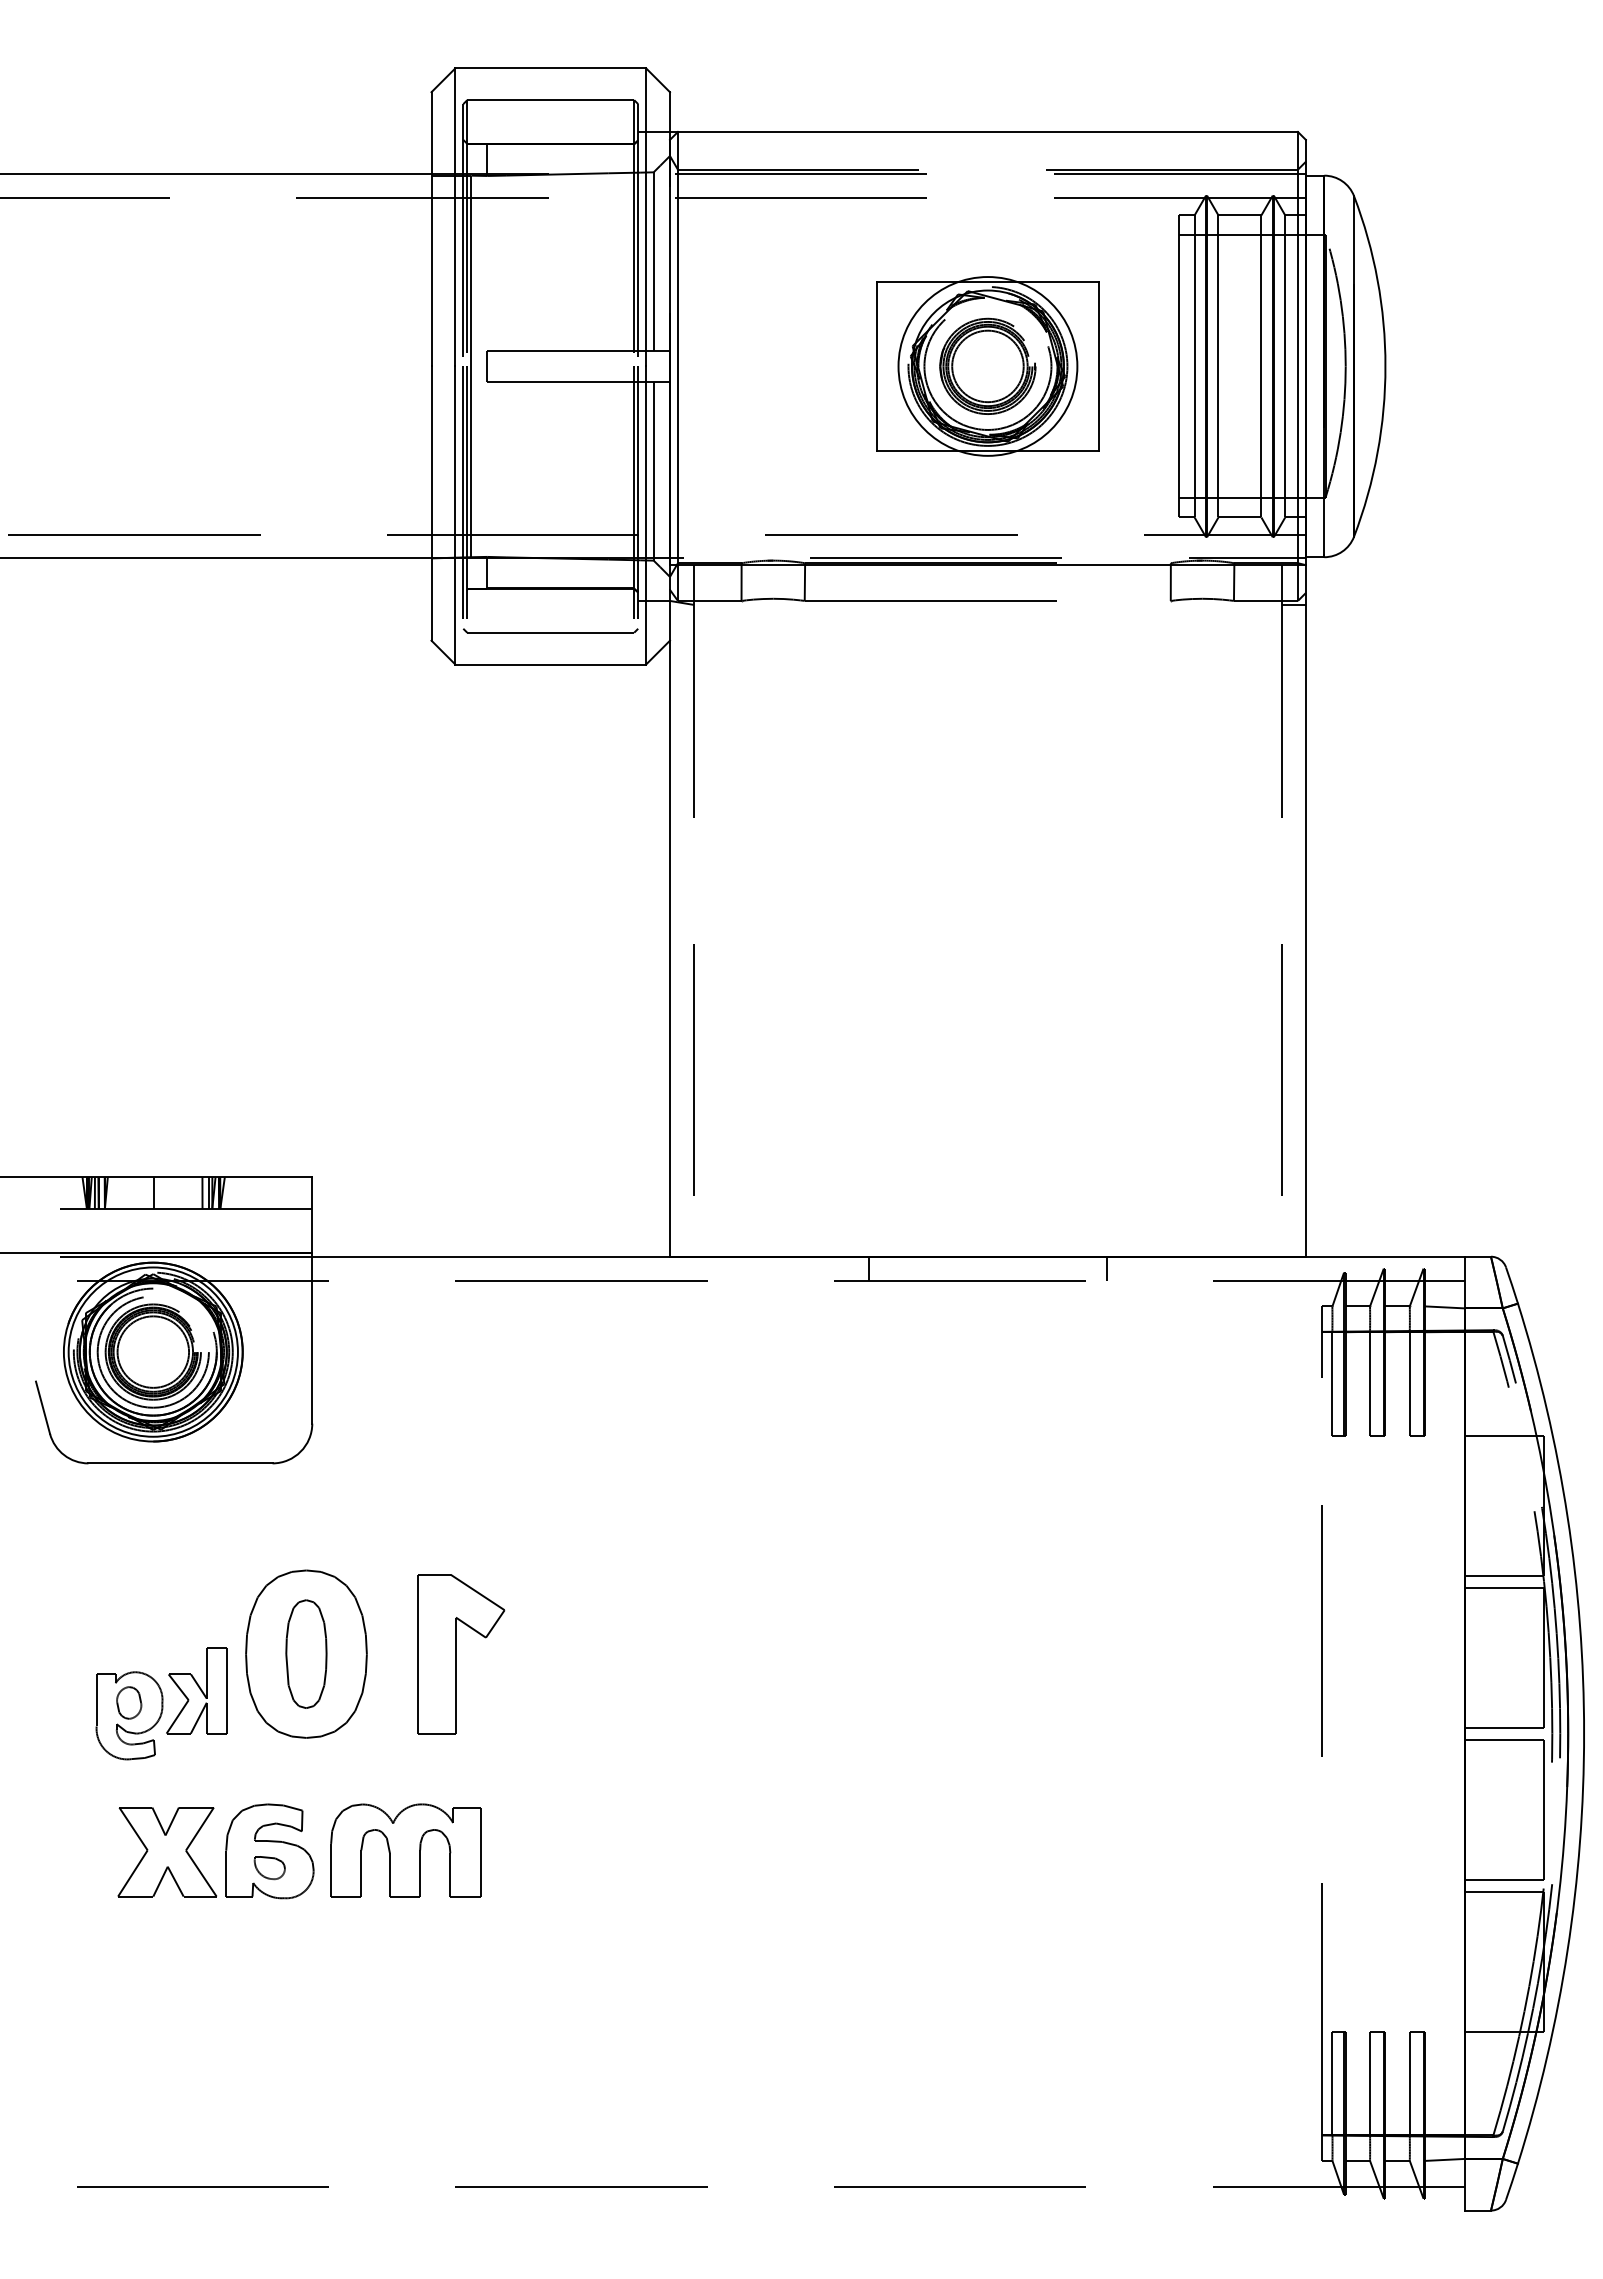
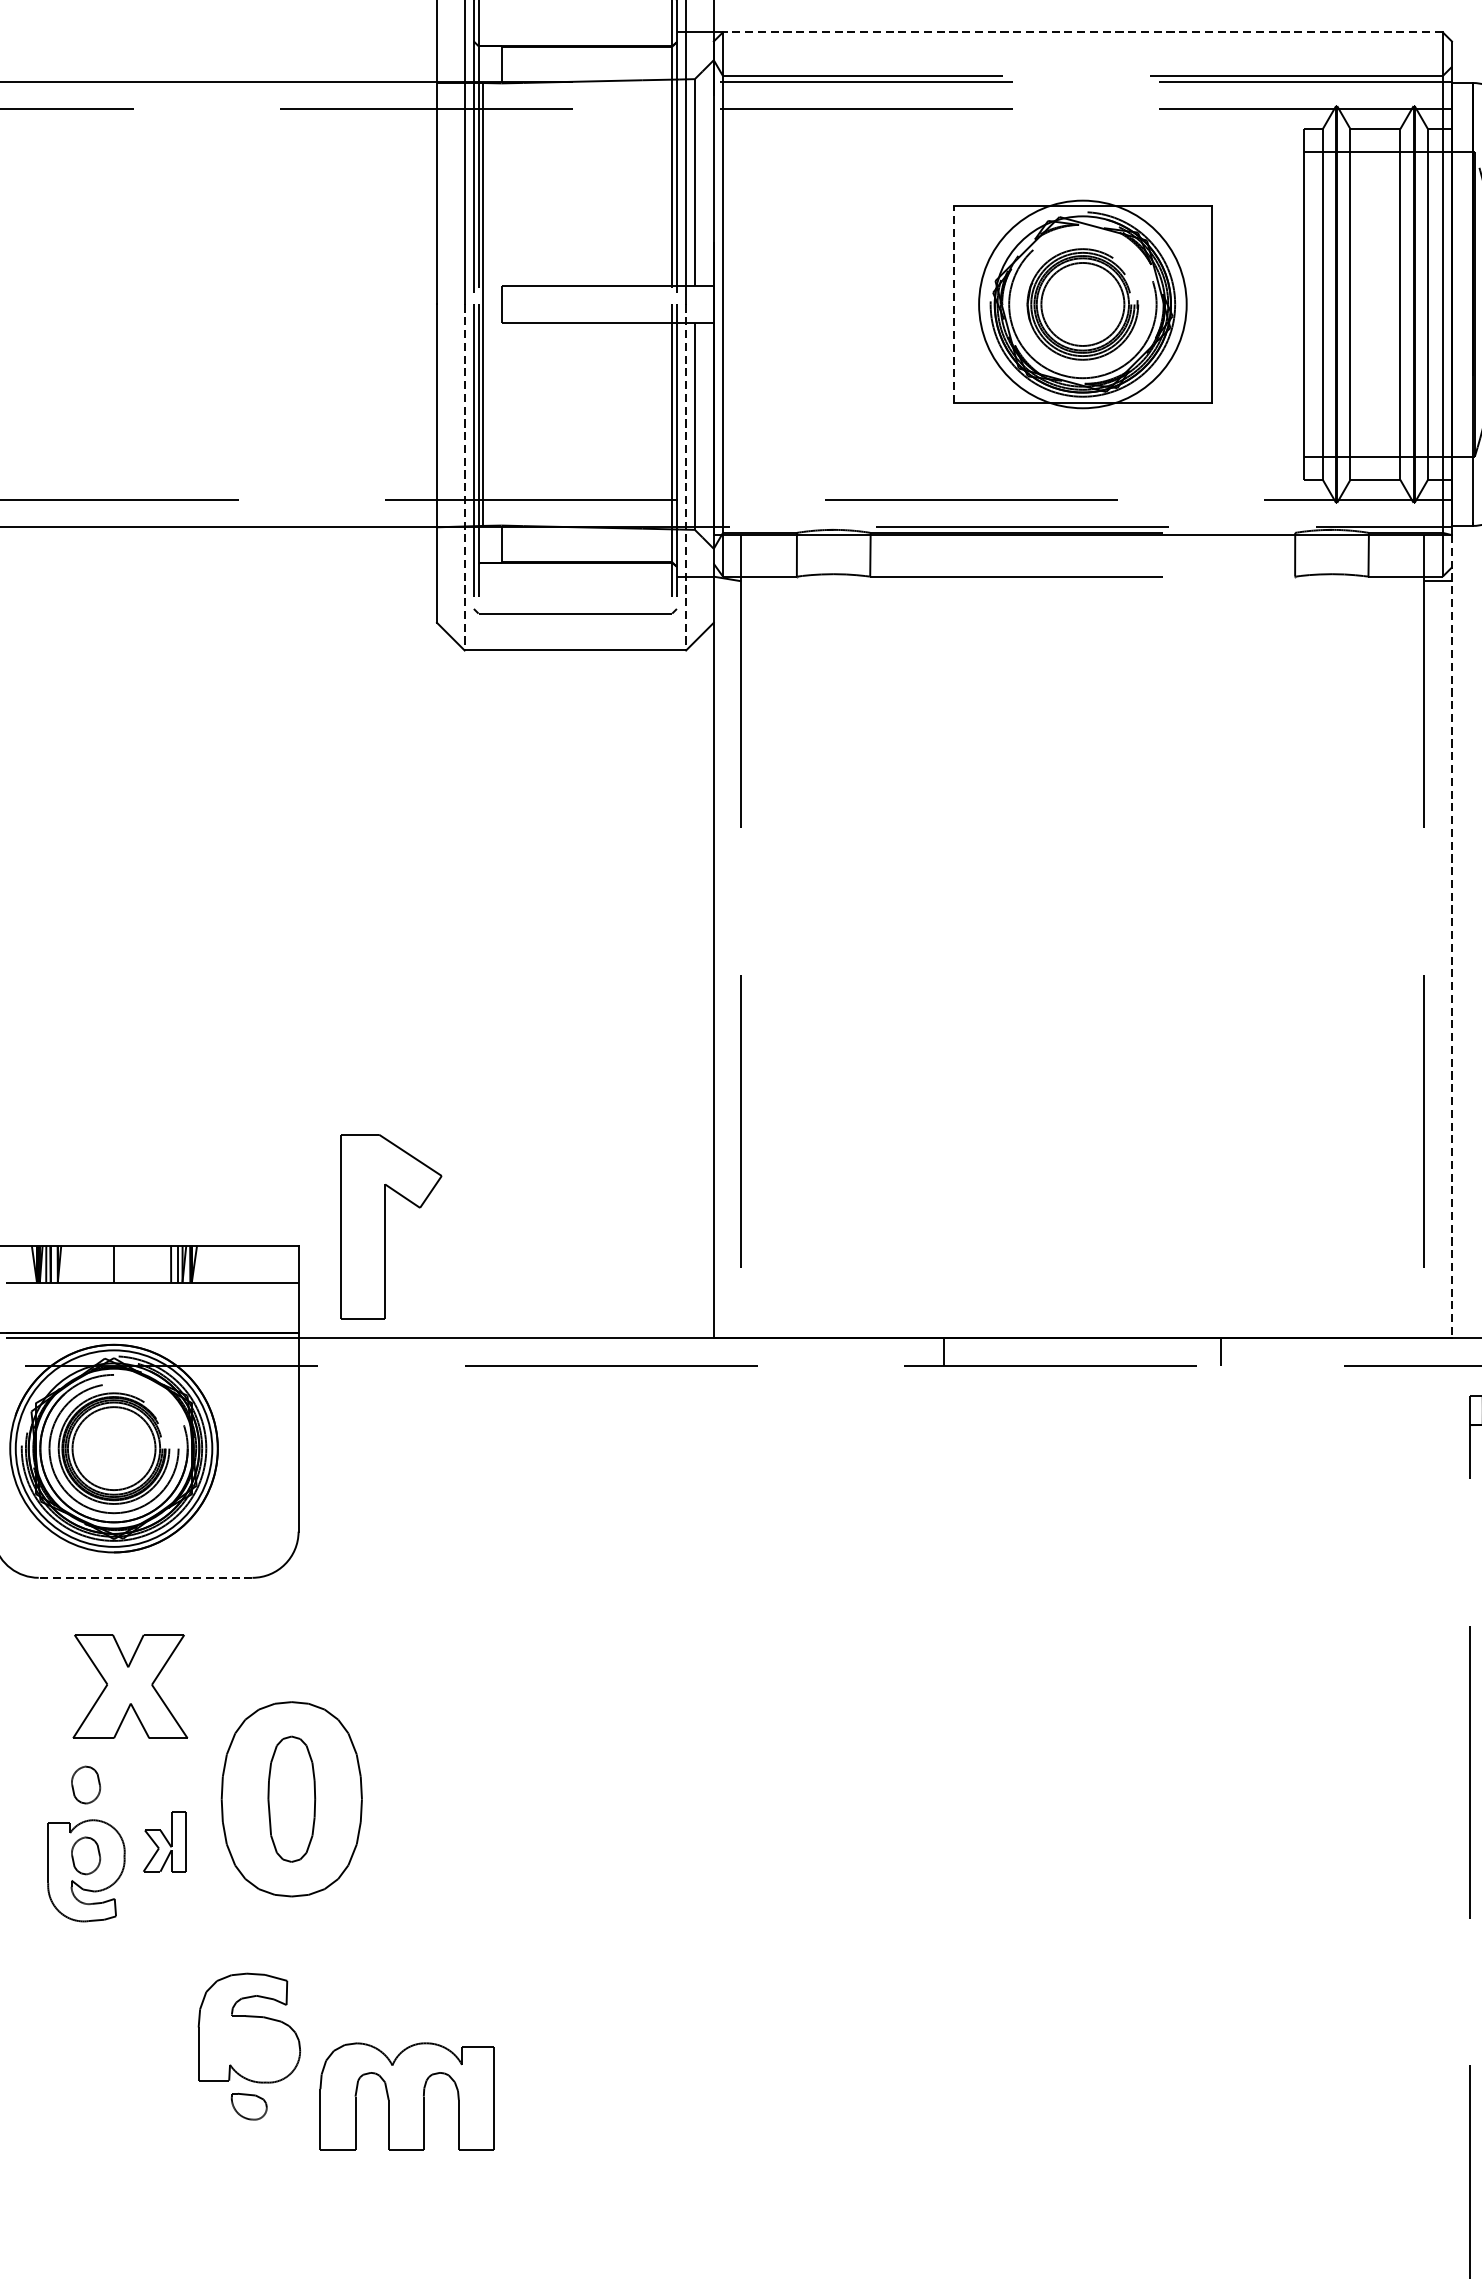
line: (987, 131) -> (1082, 31), solid -> dashed
line: (876, 366) -> (953, 304), solid -> dashed
line: (455, 515) -> (464, 477), solid -> dashed
line: (646, 515) -> (686, 477), solid -> dashed
line: (1305, 910) -> (1451, 936), solid -> dashed
line: (180, 1463) -> (145, 1577), solid -> dashed
part: (129, 1641) -> (86, 1784), added
part: (461, 1654) -> (391, 1227), moved
part: (196, 1690) -> (164, 1841), size x0.6
part: (405, 1850) -> (406, 2096), moved
part: (167, 1852) -> (130, 1687), moved
part: (269, 1868) -> (248, 2107), moved

